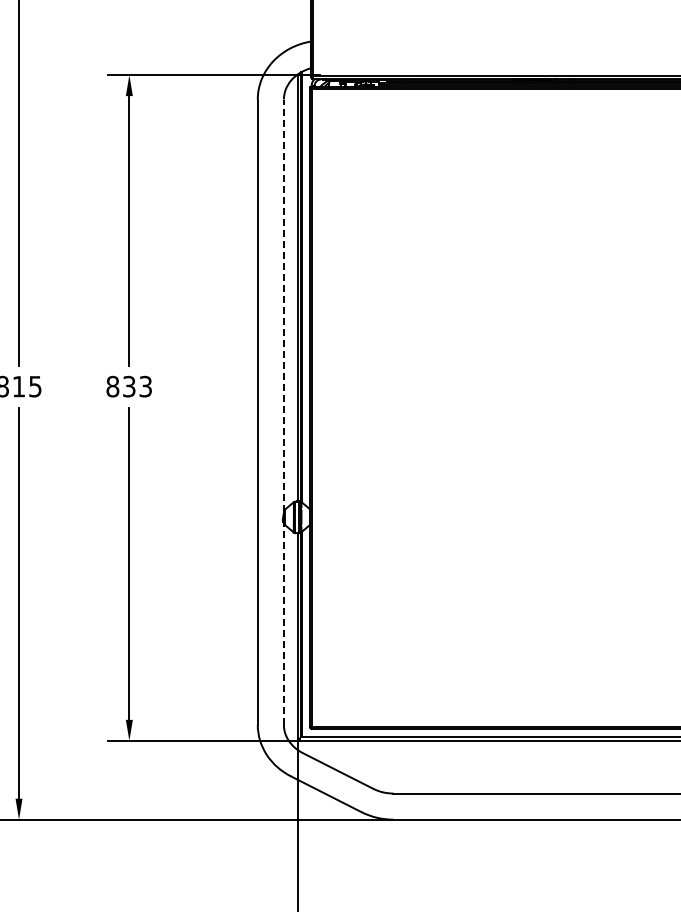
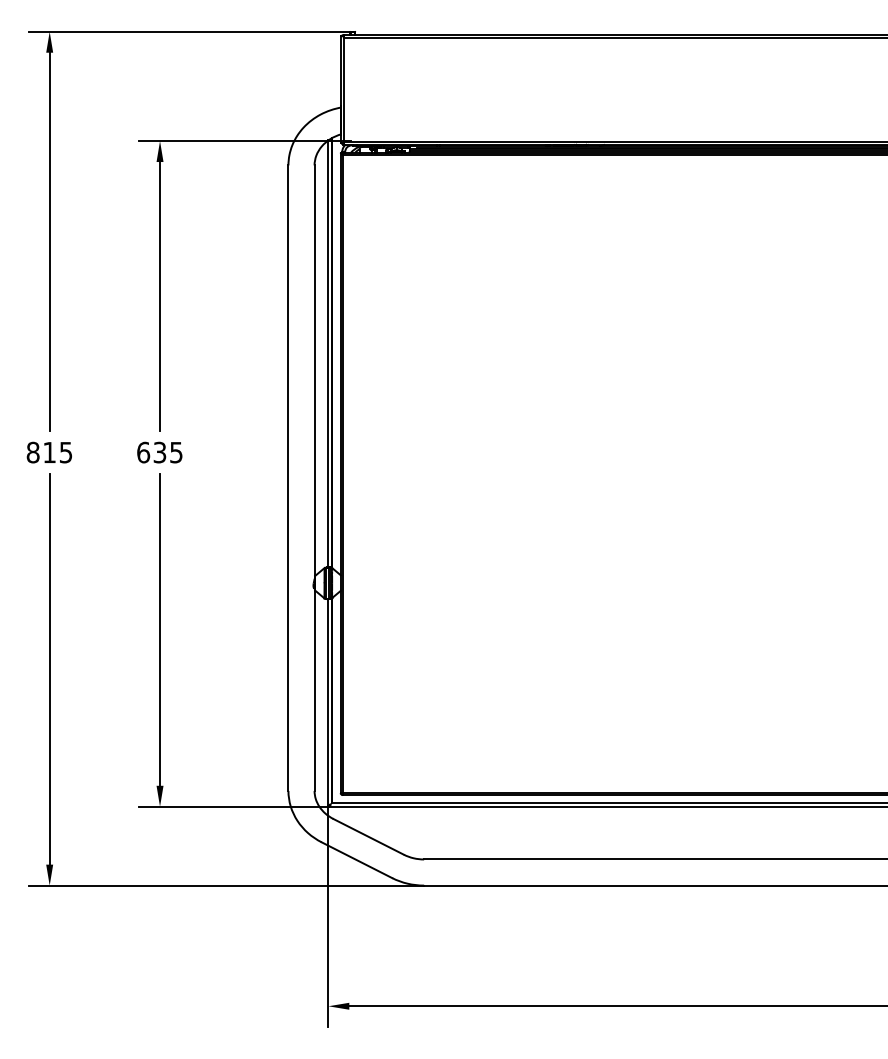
line: (283, 305) -> (314, 371), dashed -> solid
text: (128, 386) -> (159, 452), 833 -> 635
line: (283, 624) -> (314, 690), dashed -> solid

